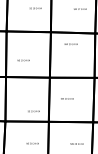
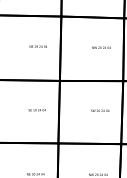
text: (70, 43) -> (100, 46), moved
text: (23, 60) -> (38, 46), moved
text: (67, 98) -> (100, 110), moved
text: (33, 111) -> (36, 110), moved

